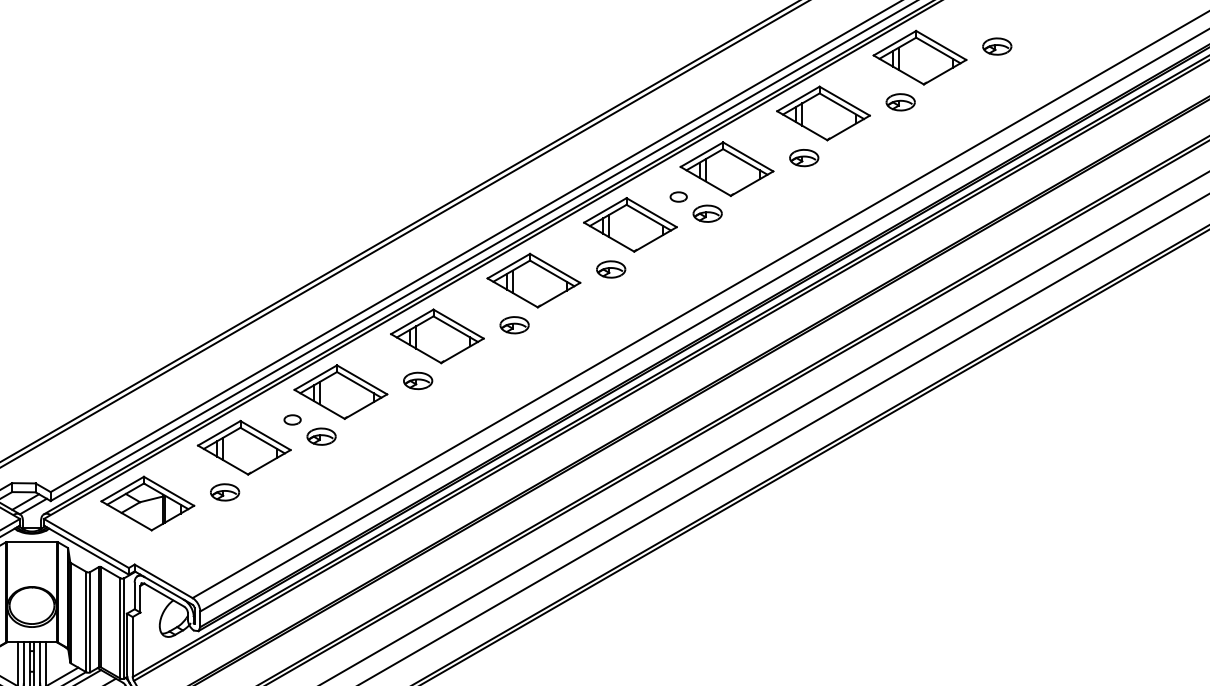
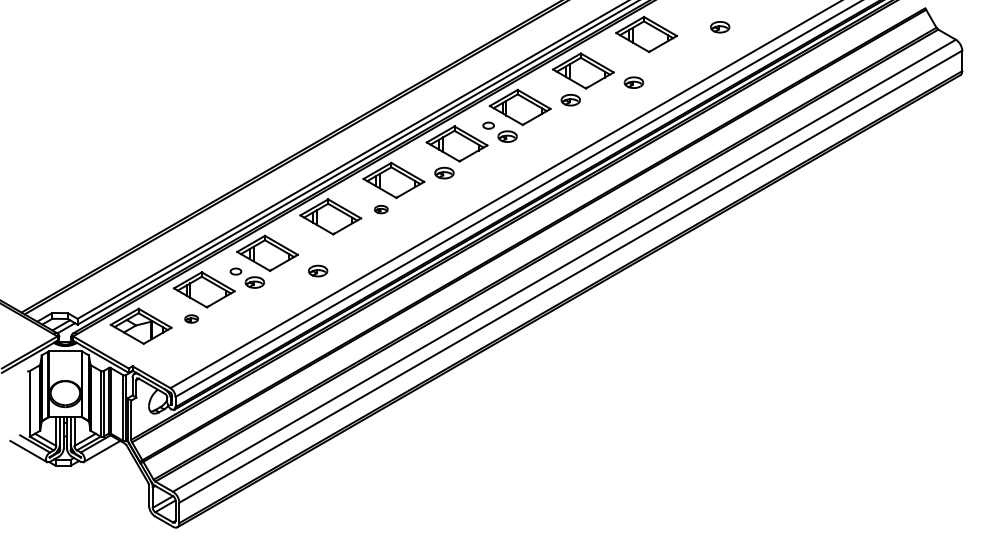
part: (997, 46) -> (720, 27), moved
part: (900, 101) -> (633, 82), moved
part: (514, 325) -> (381, 209), size x0.7
part: (418, 380) -> (318, 270), moved
part: (224, 491) -> (191, 318), size x0.7

